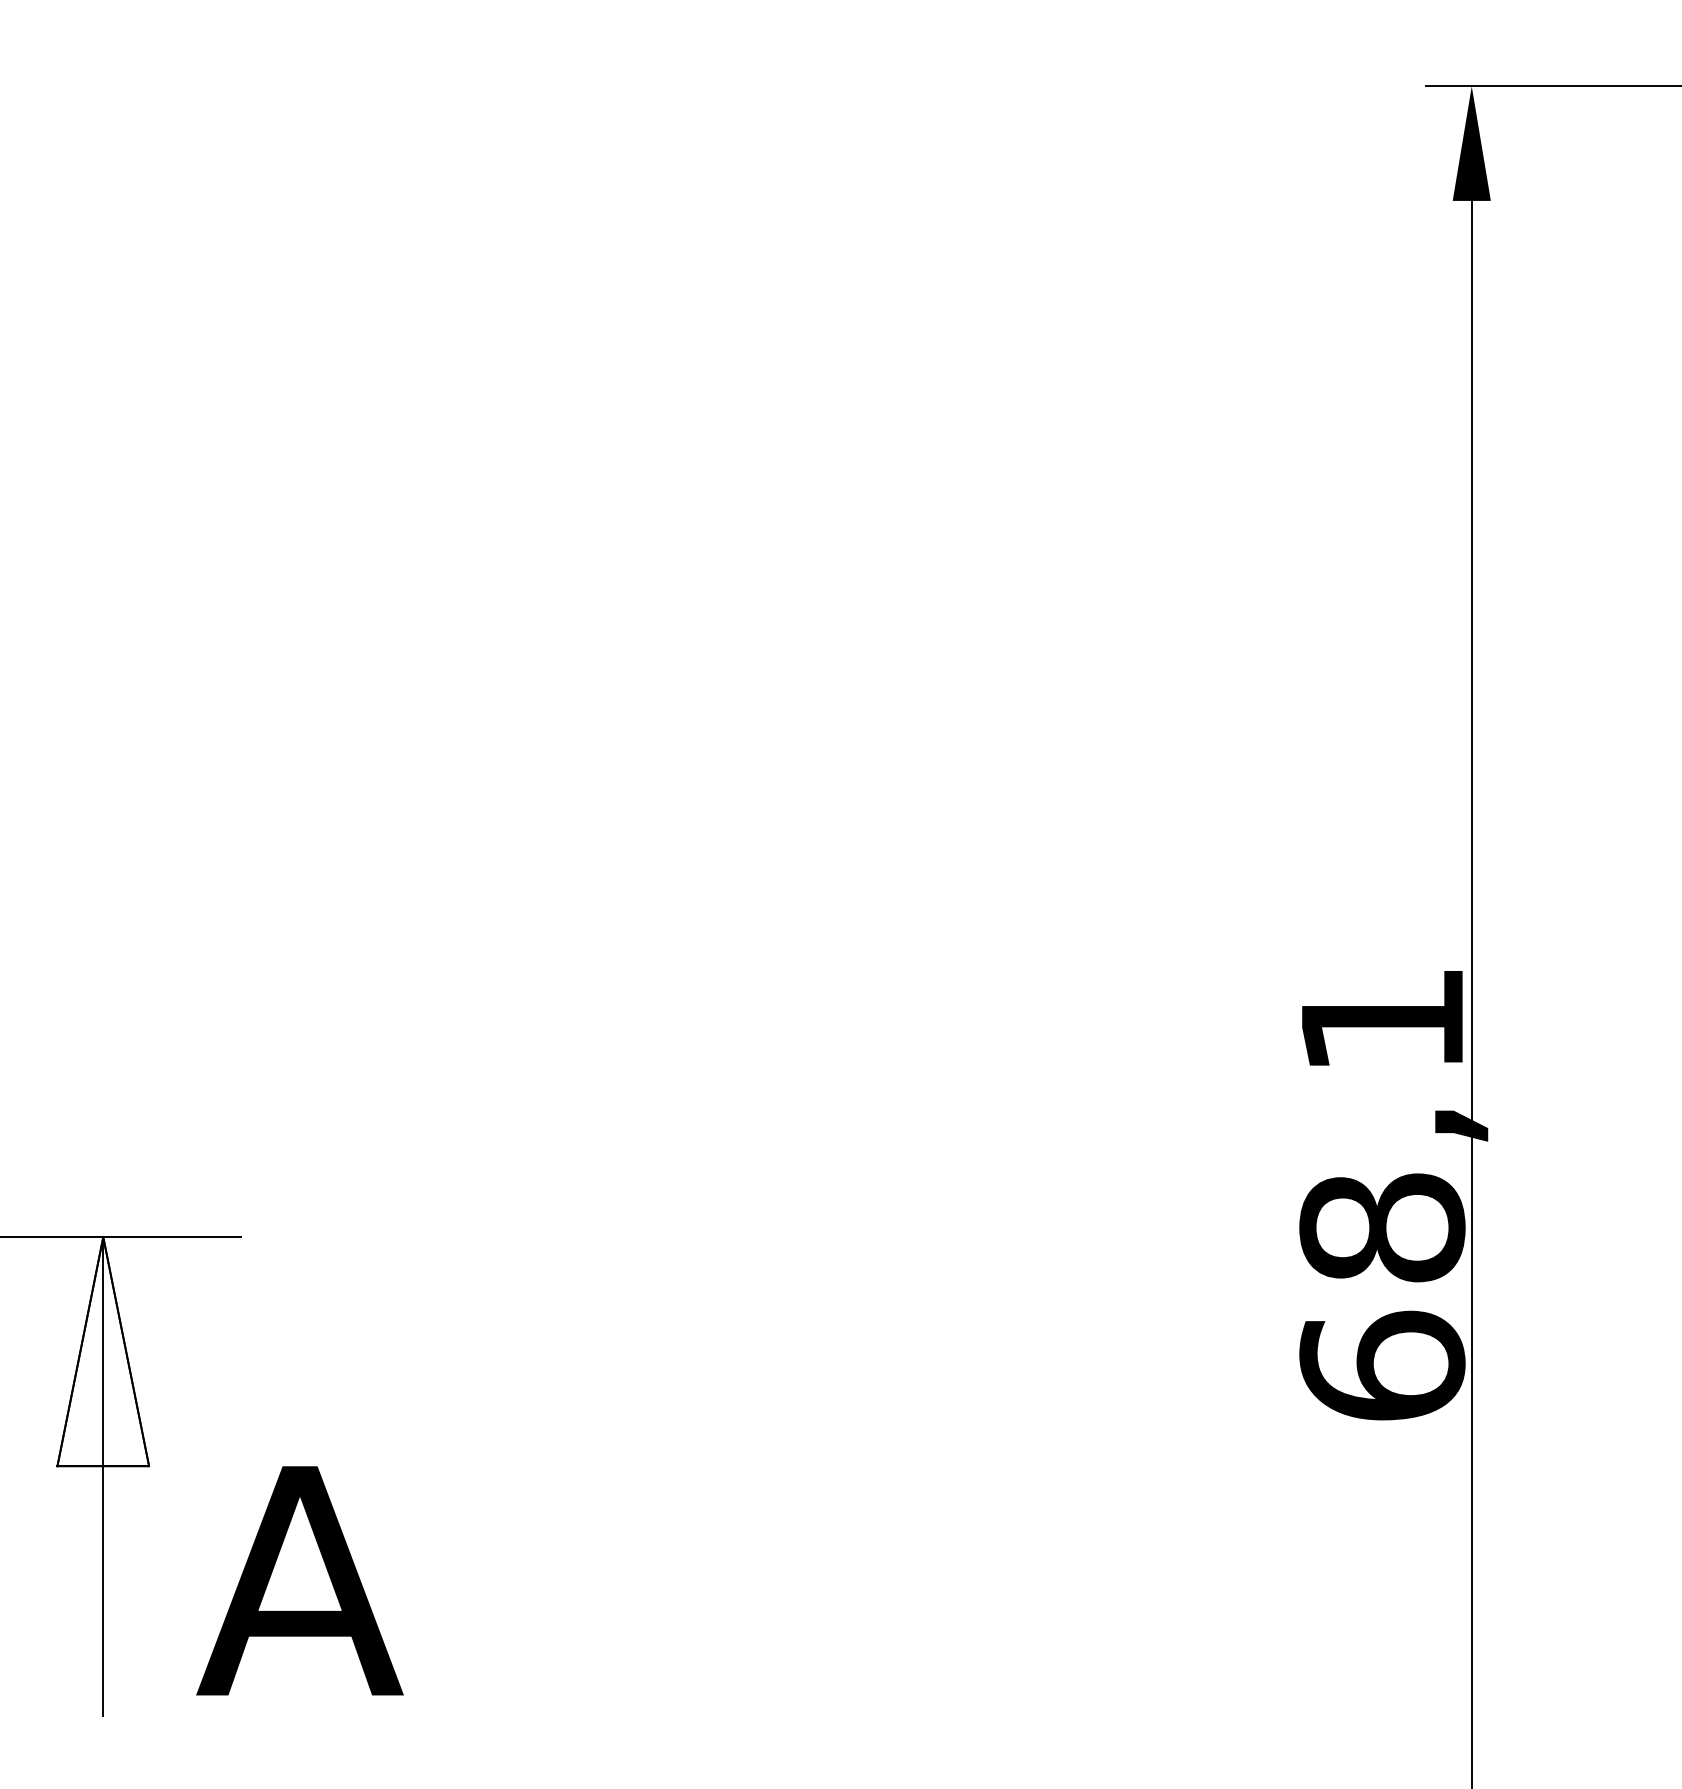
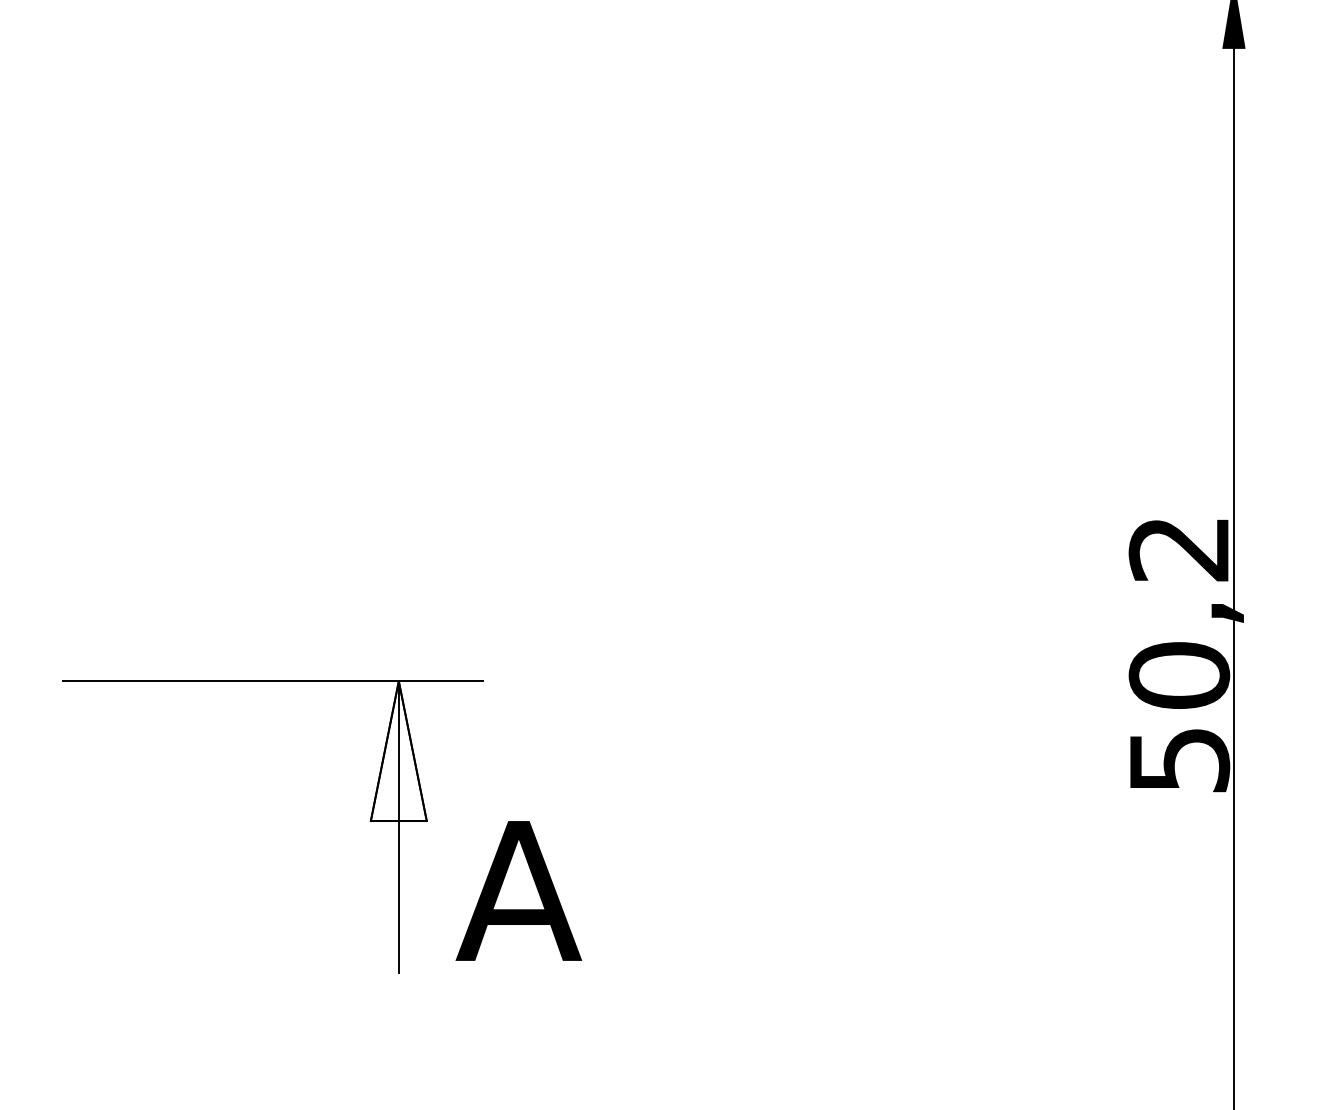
text: (1382, 1194) -> (1179, 655), 68,1 -> 50,2

